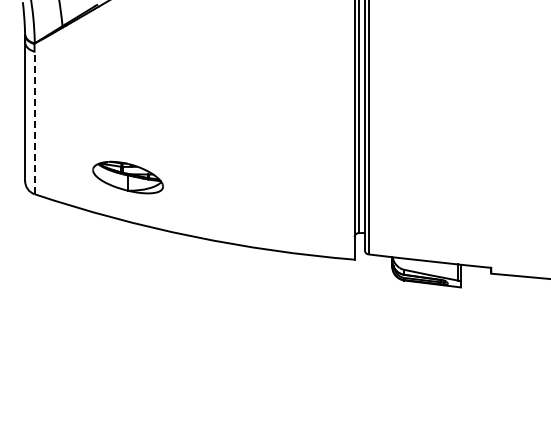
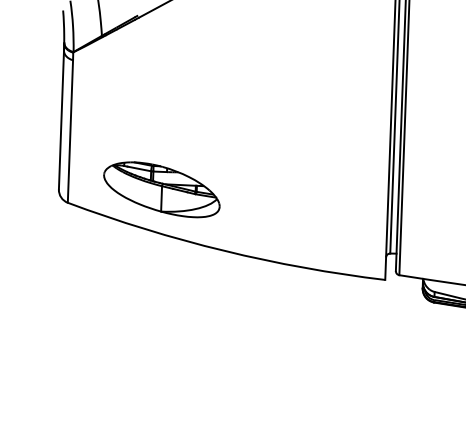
line: (34, 122) -> (70, 131), dashed -> solid
part: (127, 177) -> (161, 189), size x1.67

